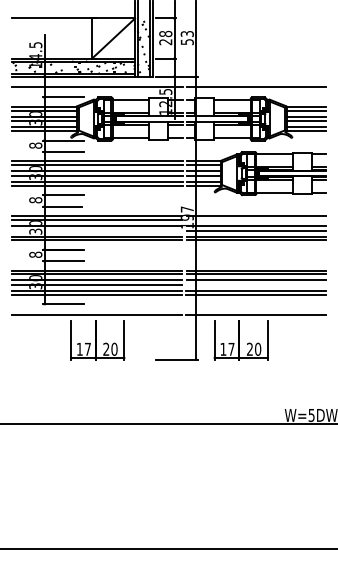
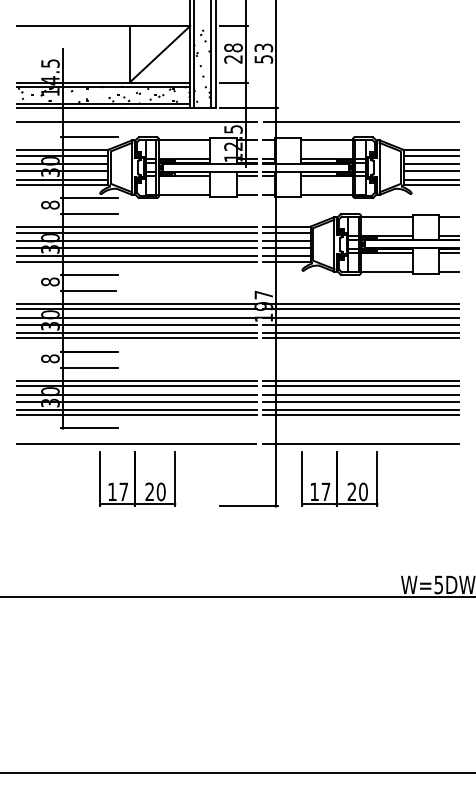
line: (255, 219) -> (359, 309), added
line: (97, 230) -> (137, 324), added
line: (255, 285) -> (359, 402), added

